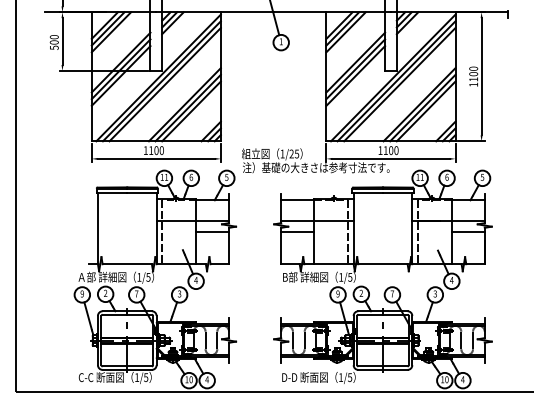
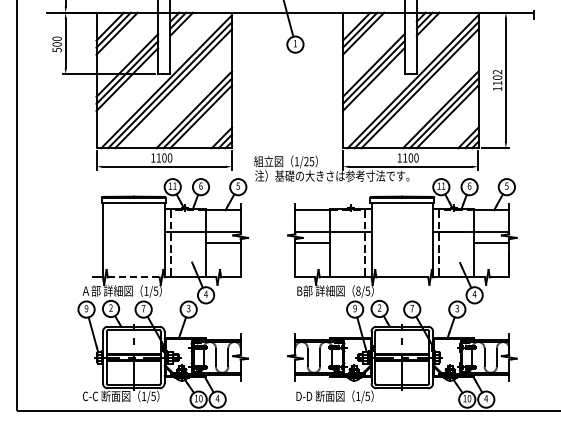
text: (473, 68) -> (497, 71), 1100 -> 1102
line: (127, 264) -> (133, 277), solid -> dashed
text: (341, 276) -> (358, 290), 1/5 -> 8/5

